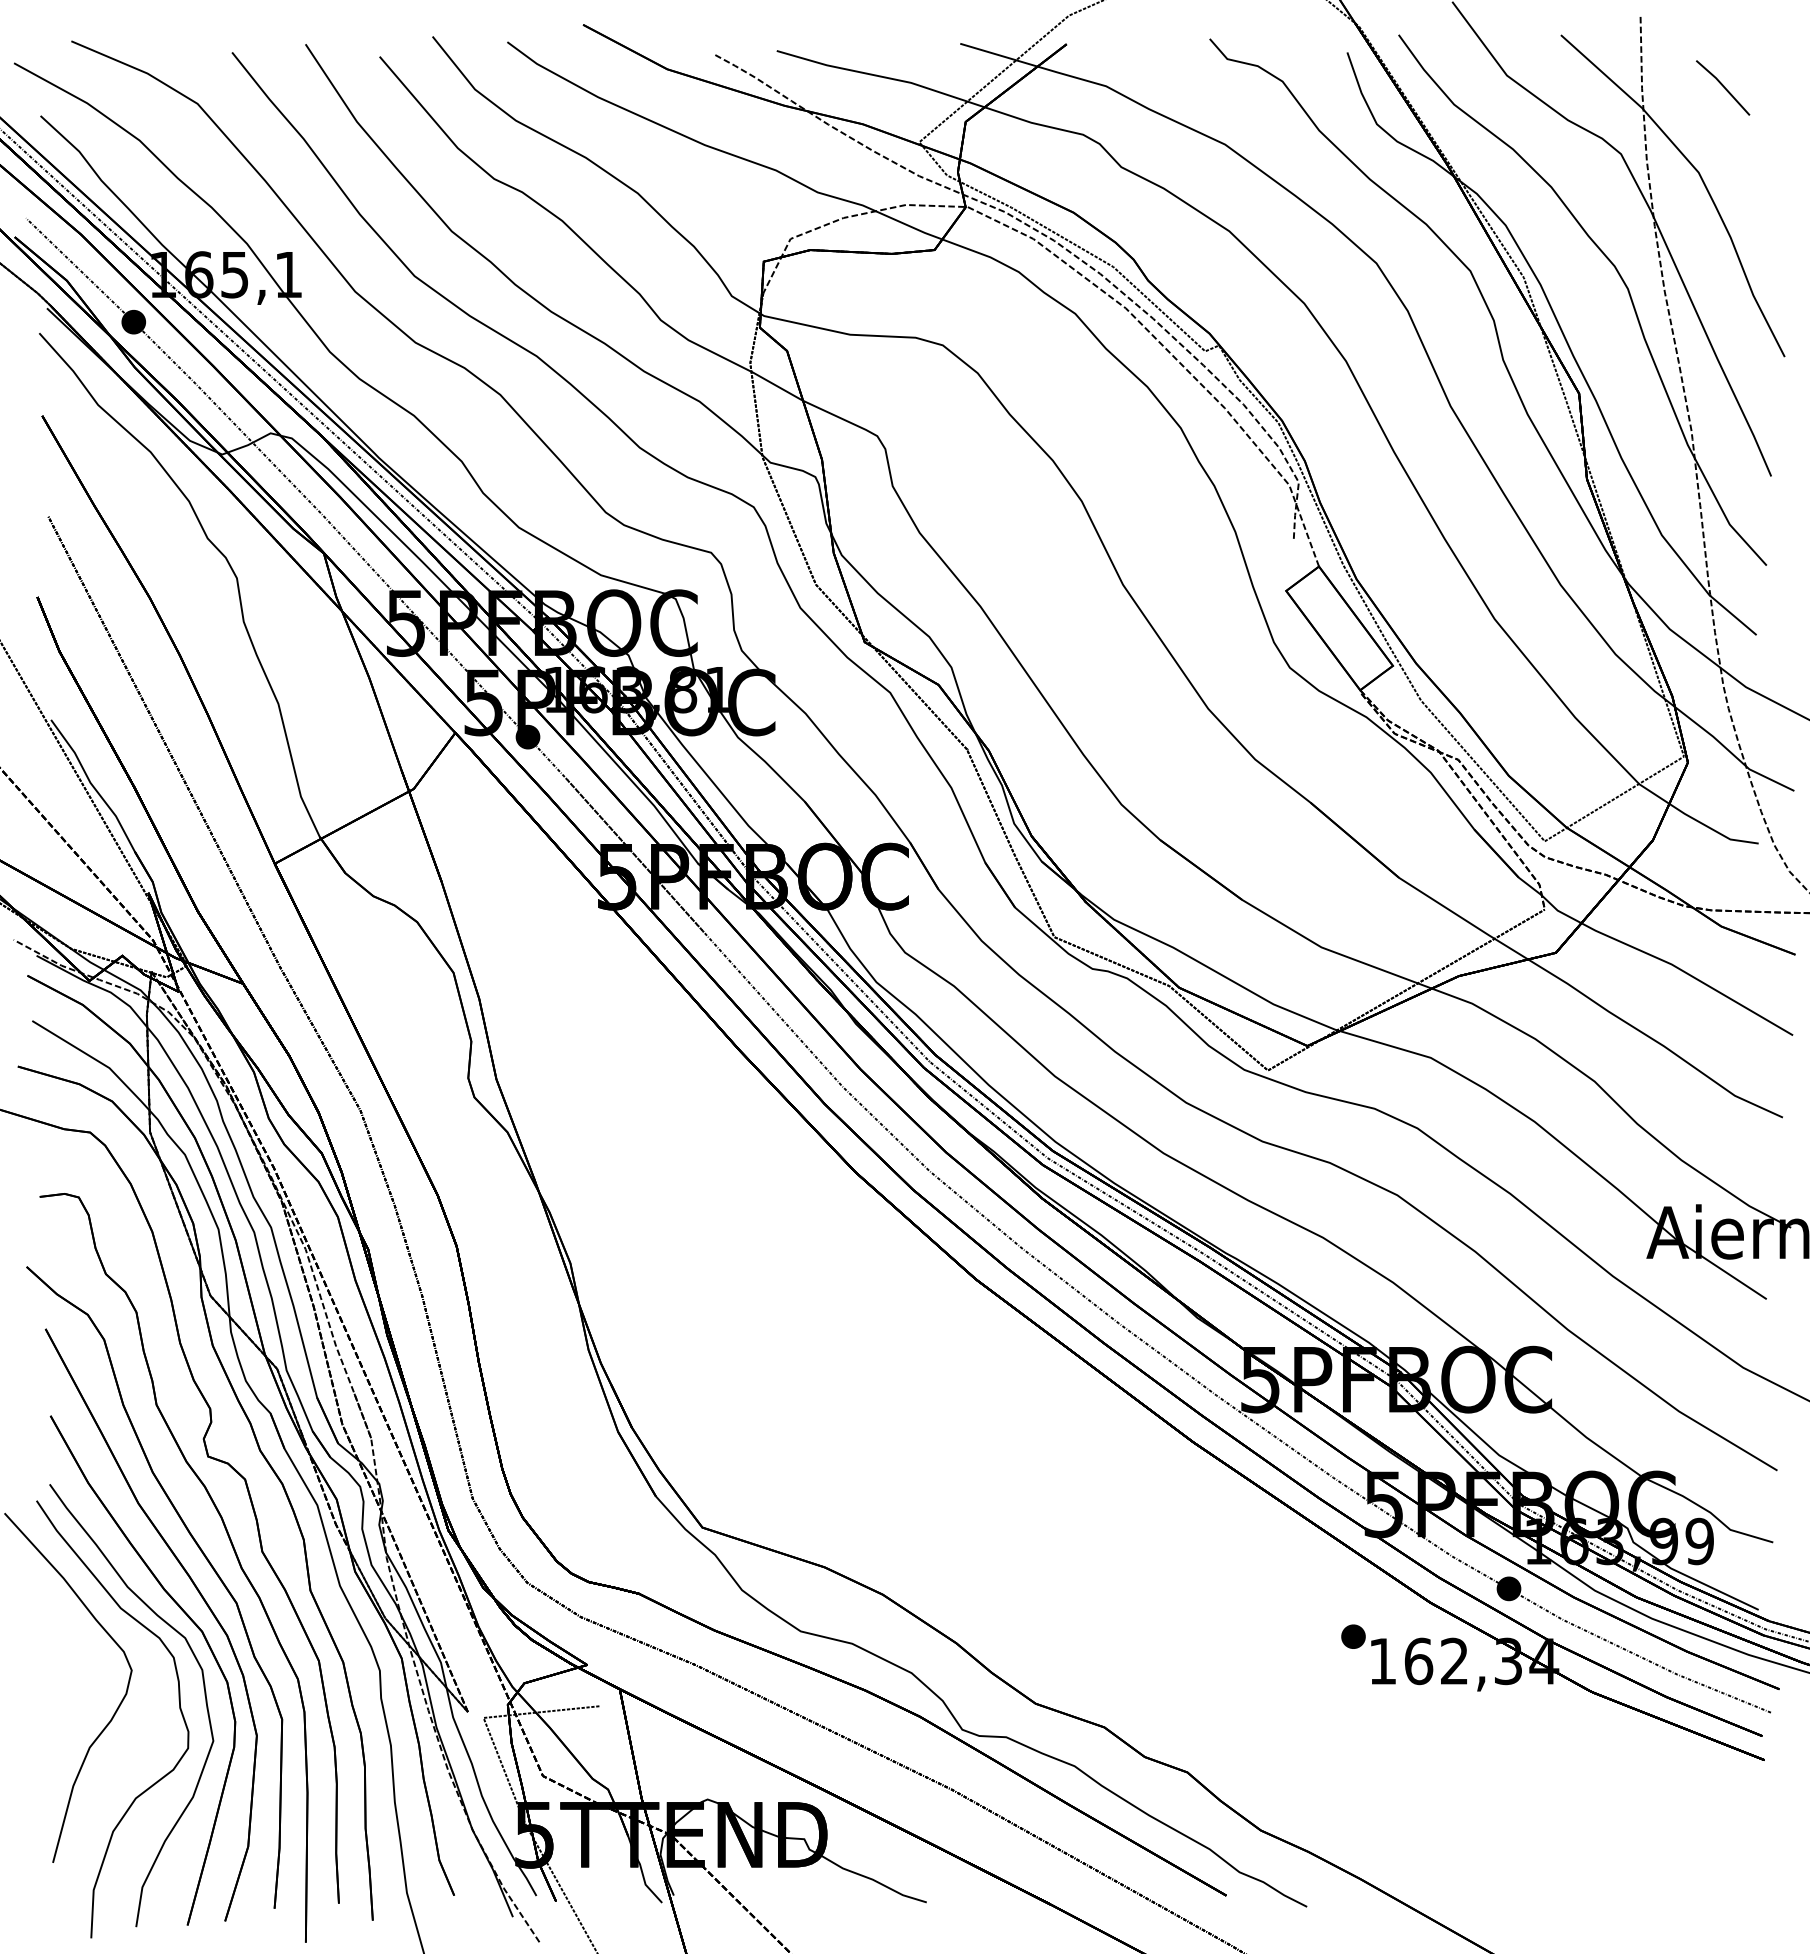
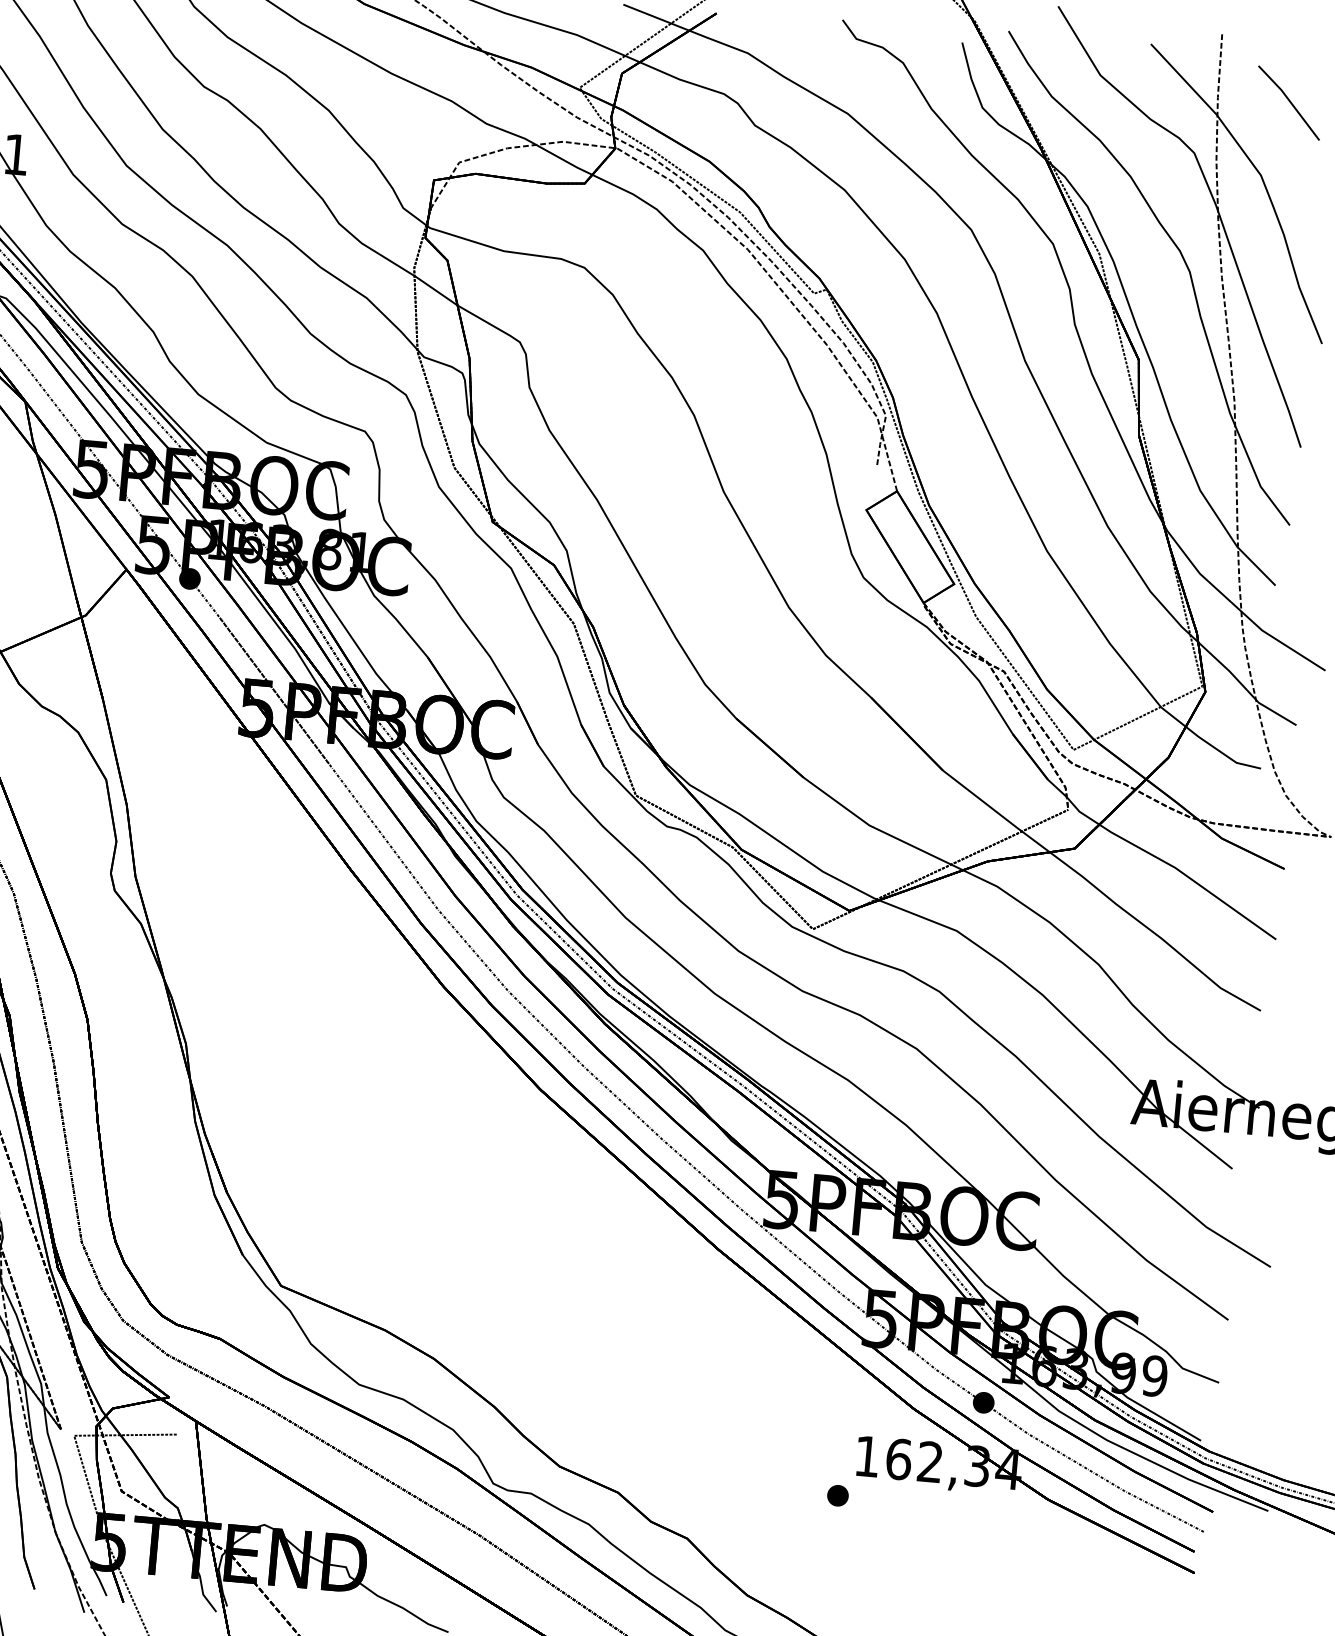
part: (1722, 87) -> (1288, 102), size x1.43
part: (1353, 1636) -> (837, 1495), moved

